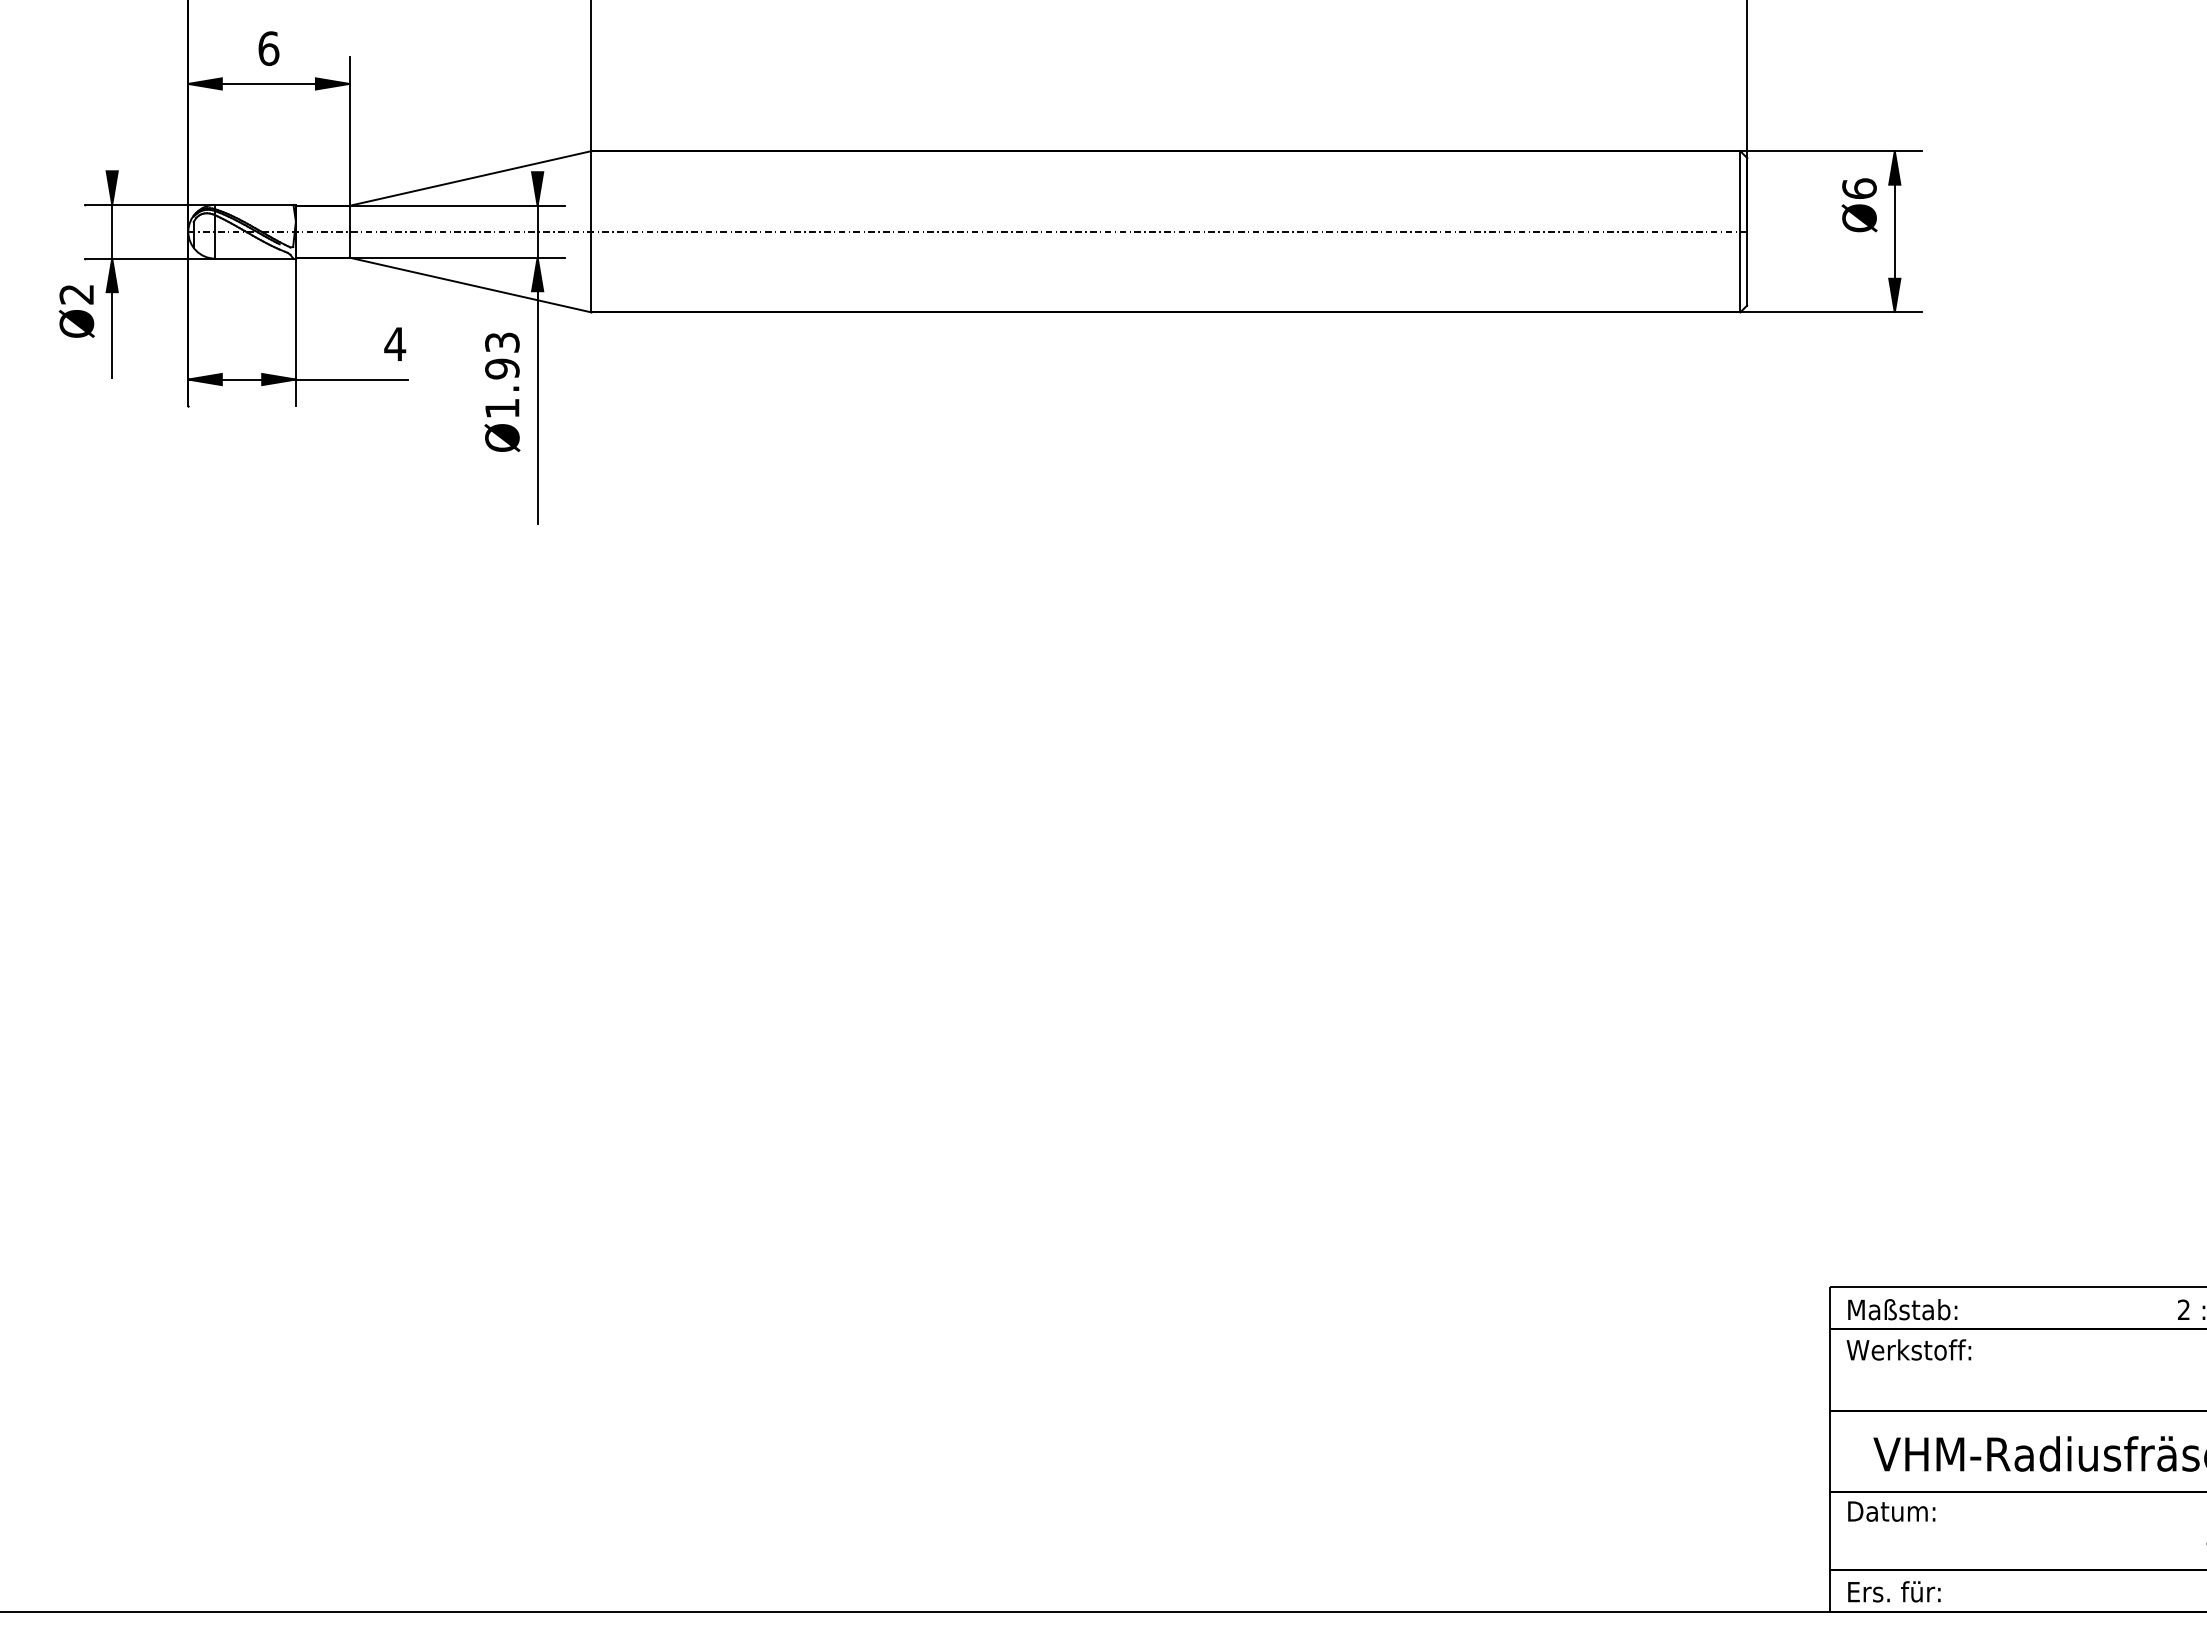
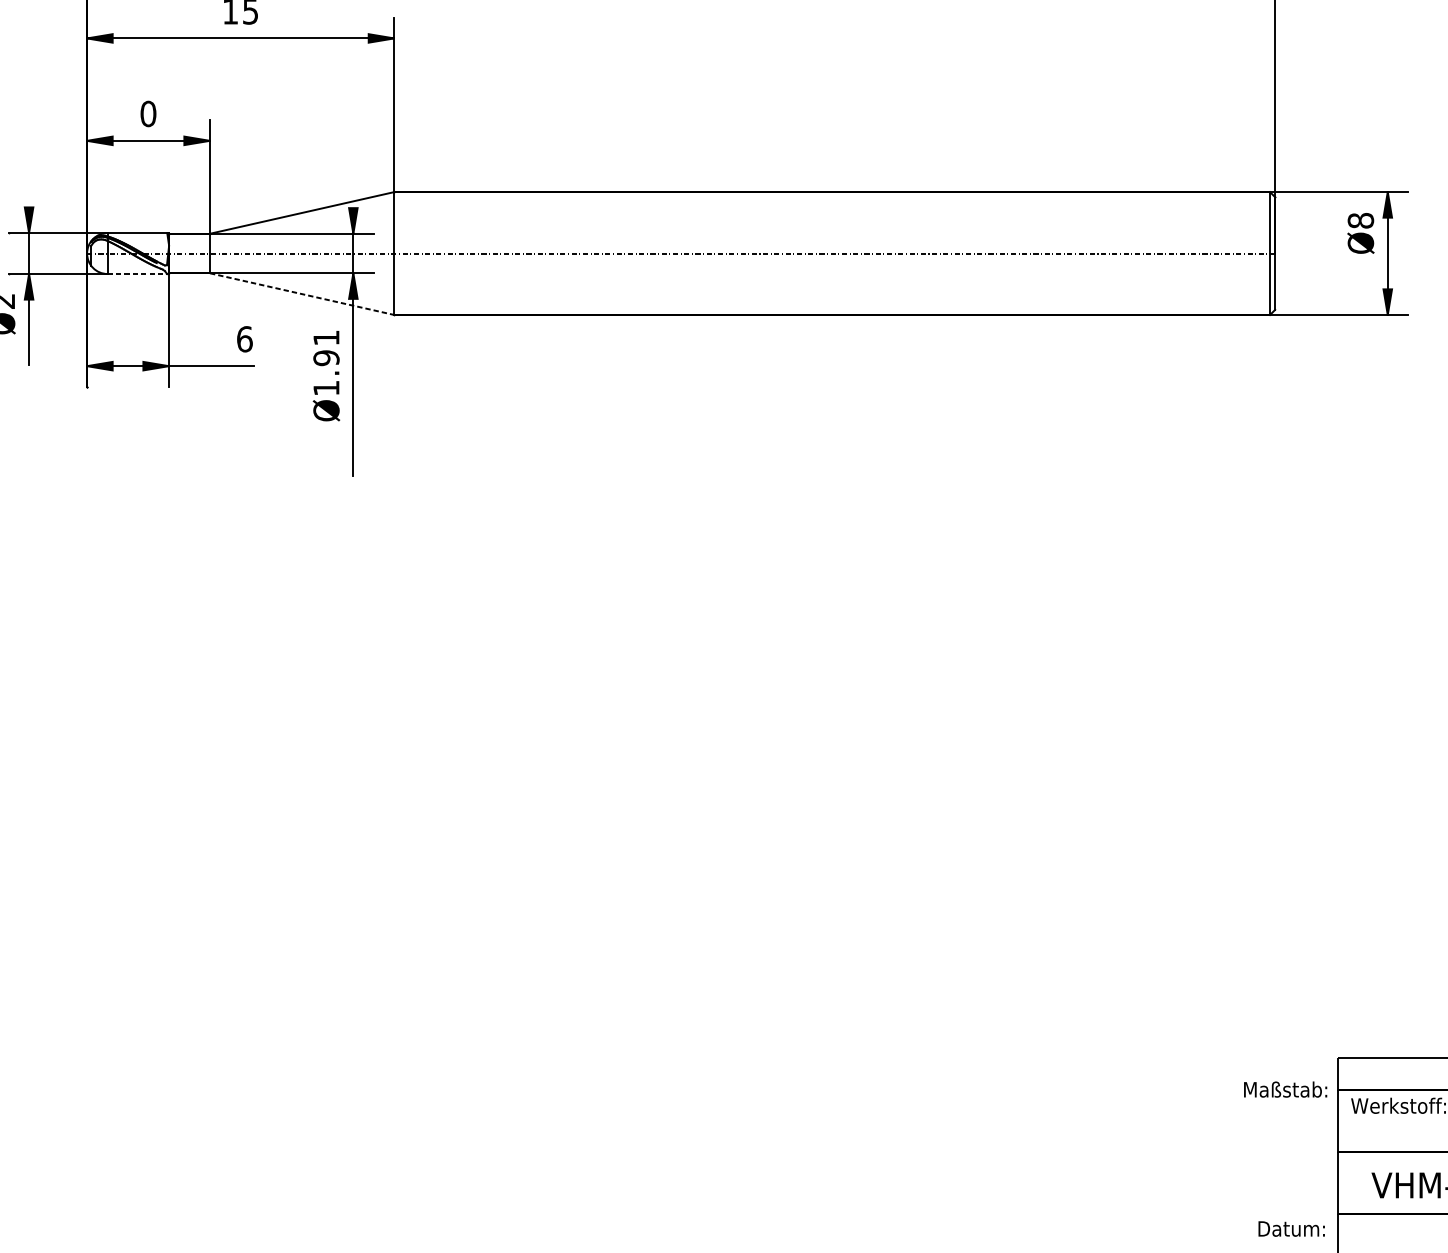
text: (268, 48) -> (148, 113), 6 -> 0
text: (1859, 188) -> (1360, 220), Ø6 -> Ø8
line: (256, 258) -> (139, 273), solid -> dashed
line: (470, 285) -> (302, 294), solid -> dashed
text: (502, 342) -> (326, 337), Ø1.93 -> Ø1.91
text: (395, 344) -> (245, 339), 4 -> 6
text: (1902, 1309) -> (1285, 1089), moved
text: (1891, 1511) -> (1291, 1228), moved

